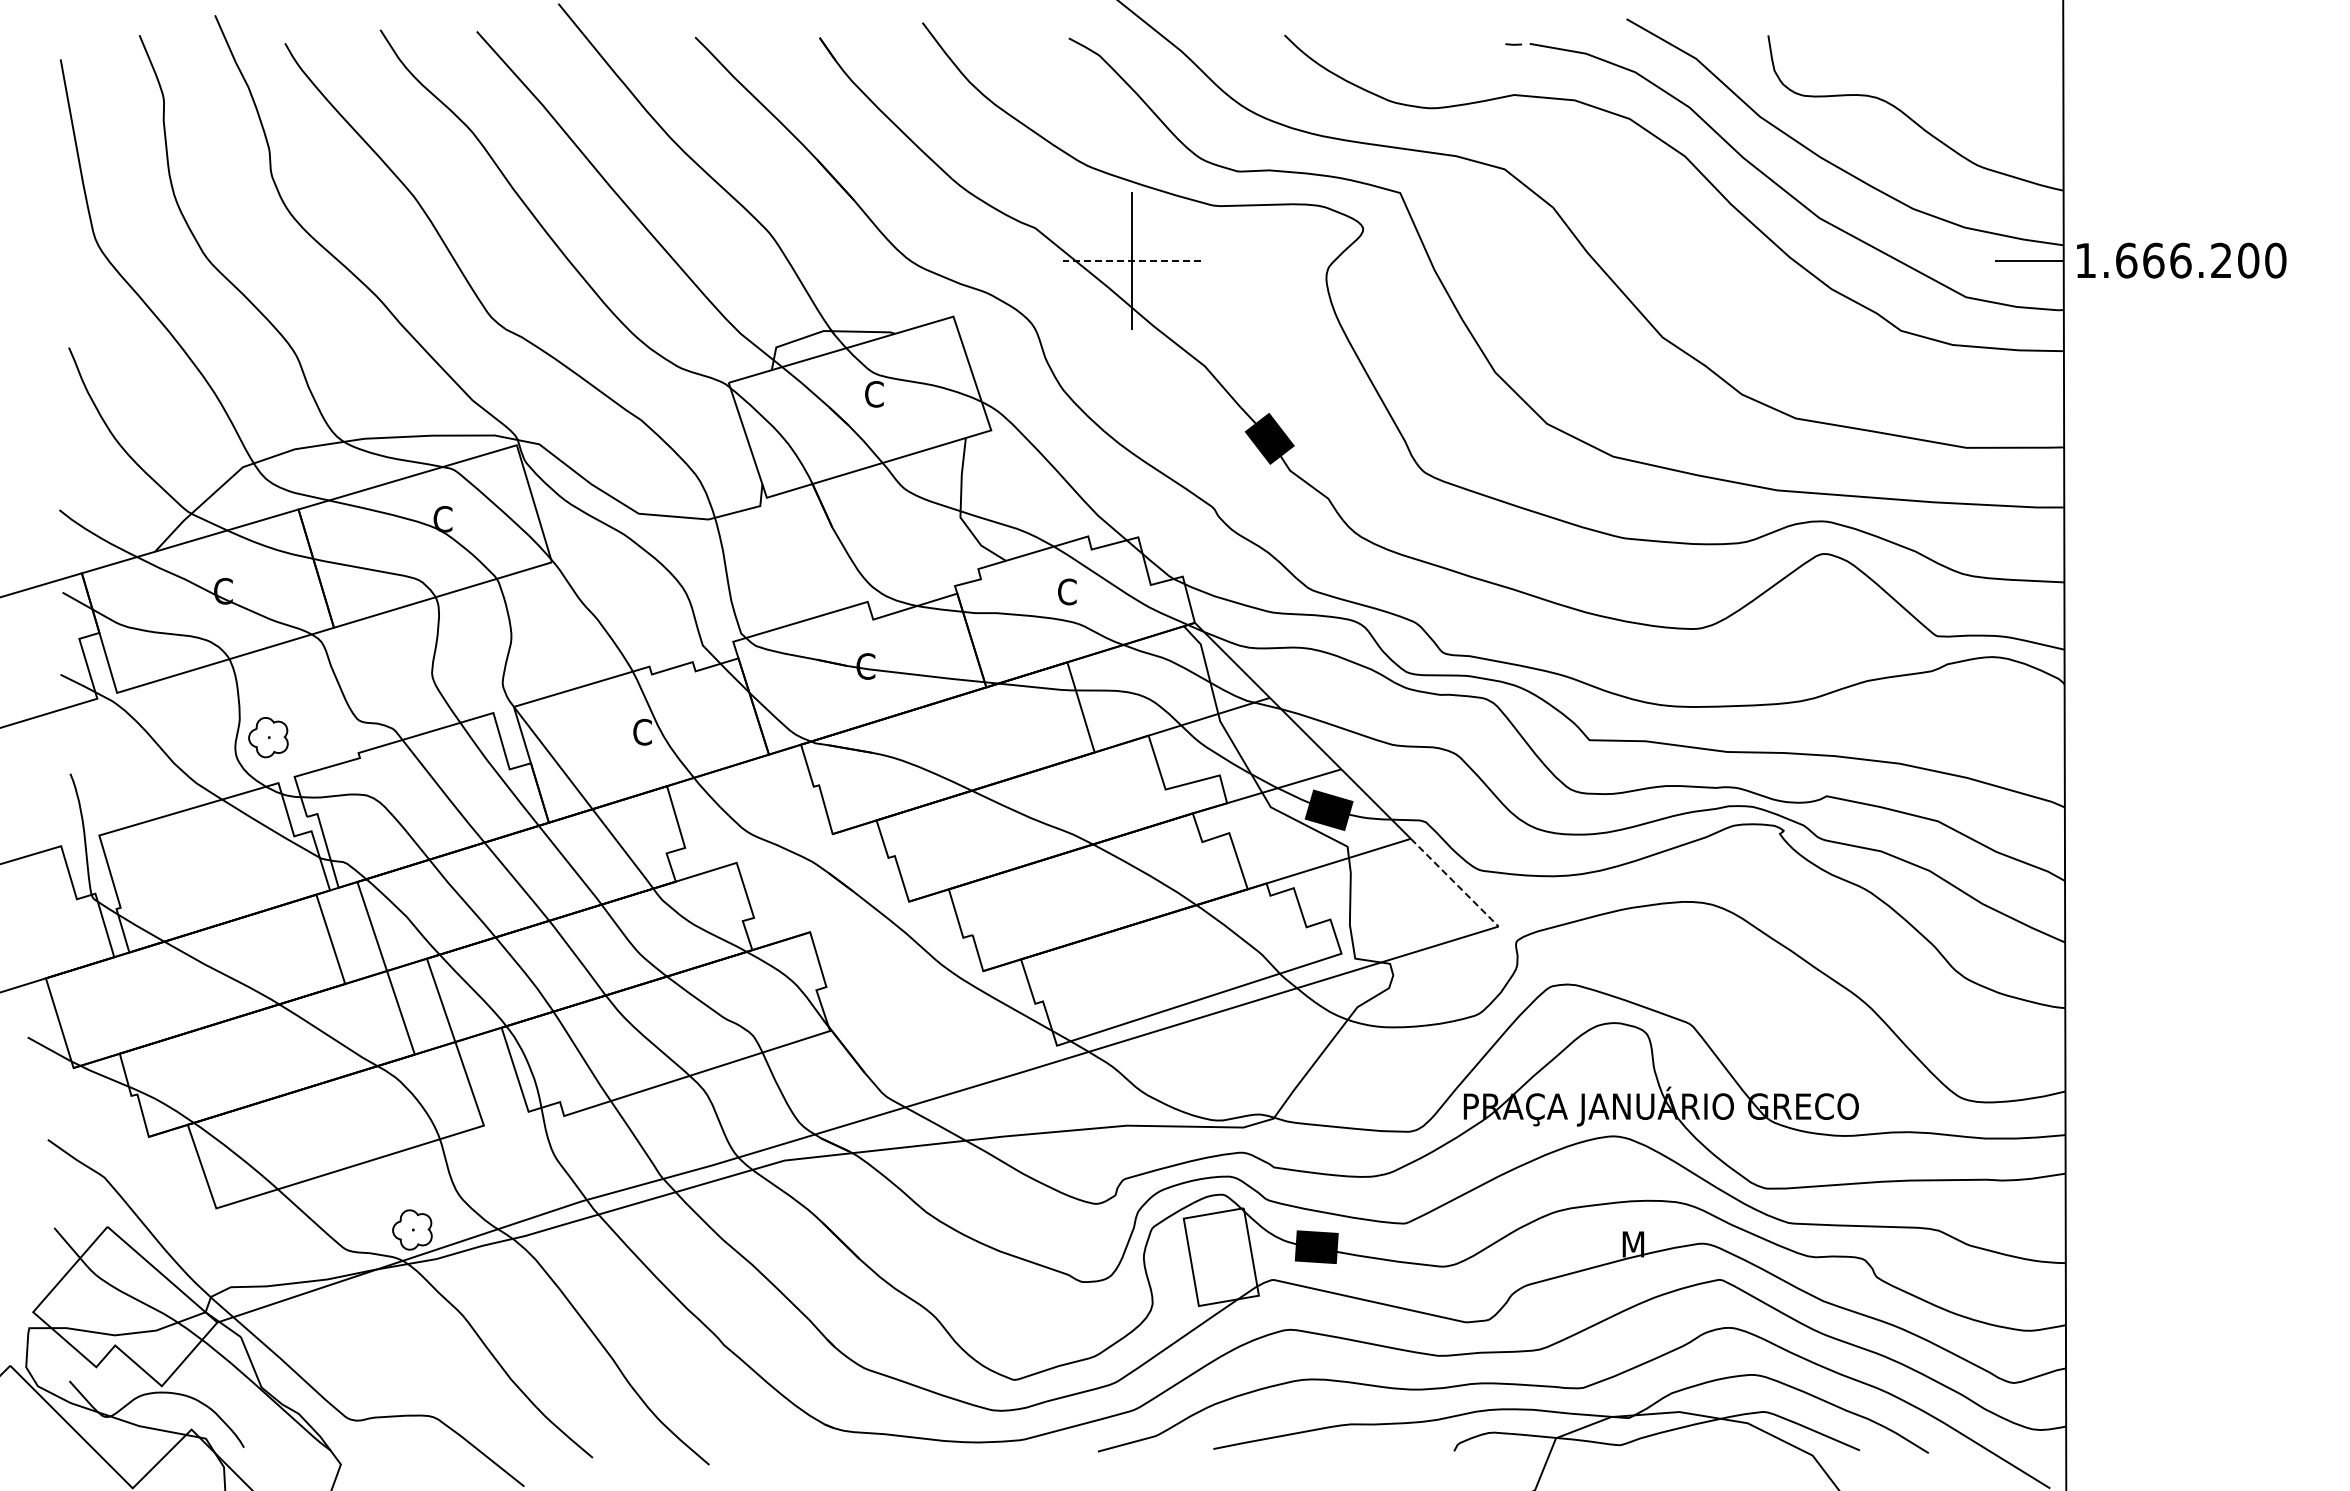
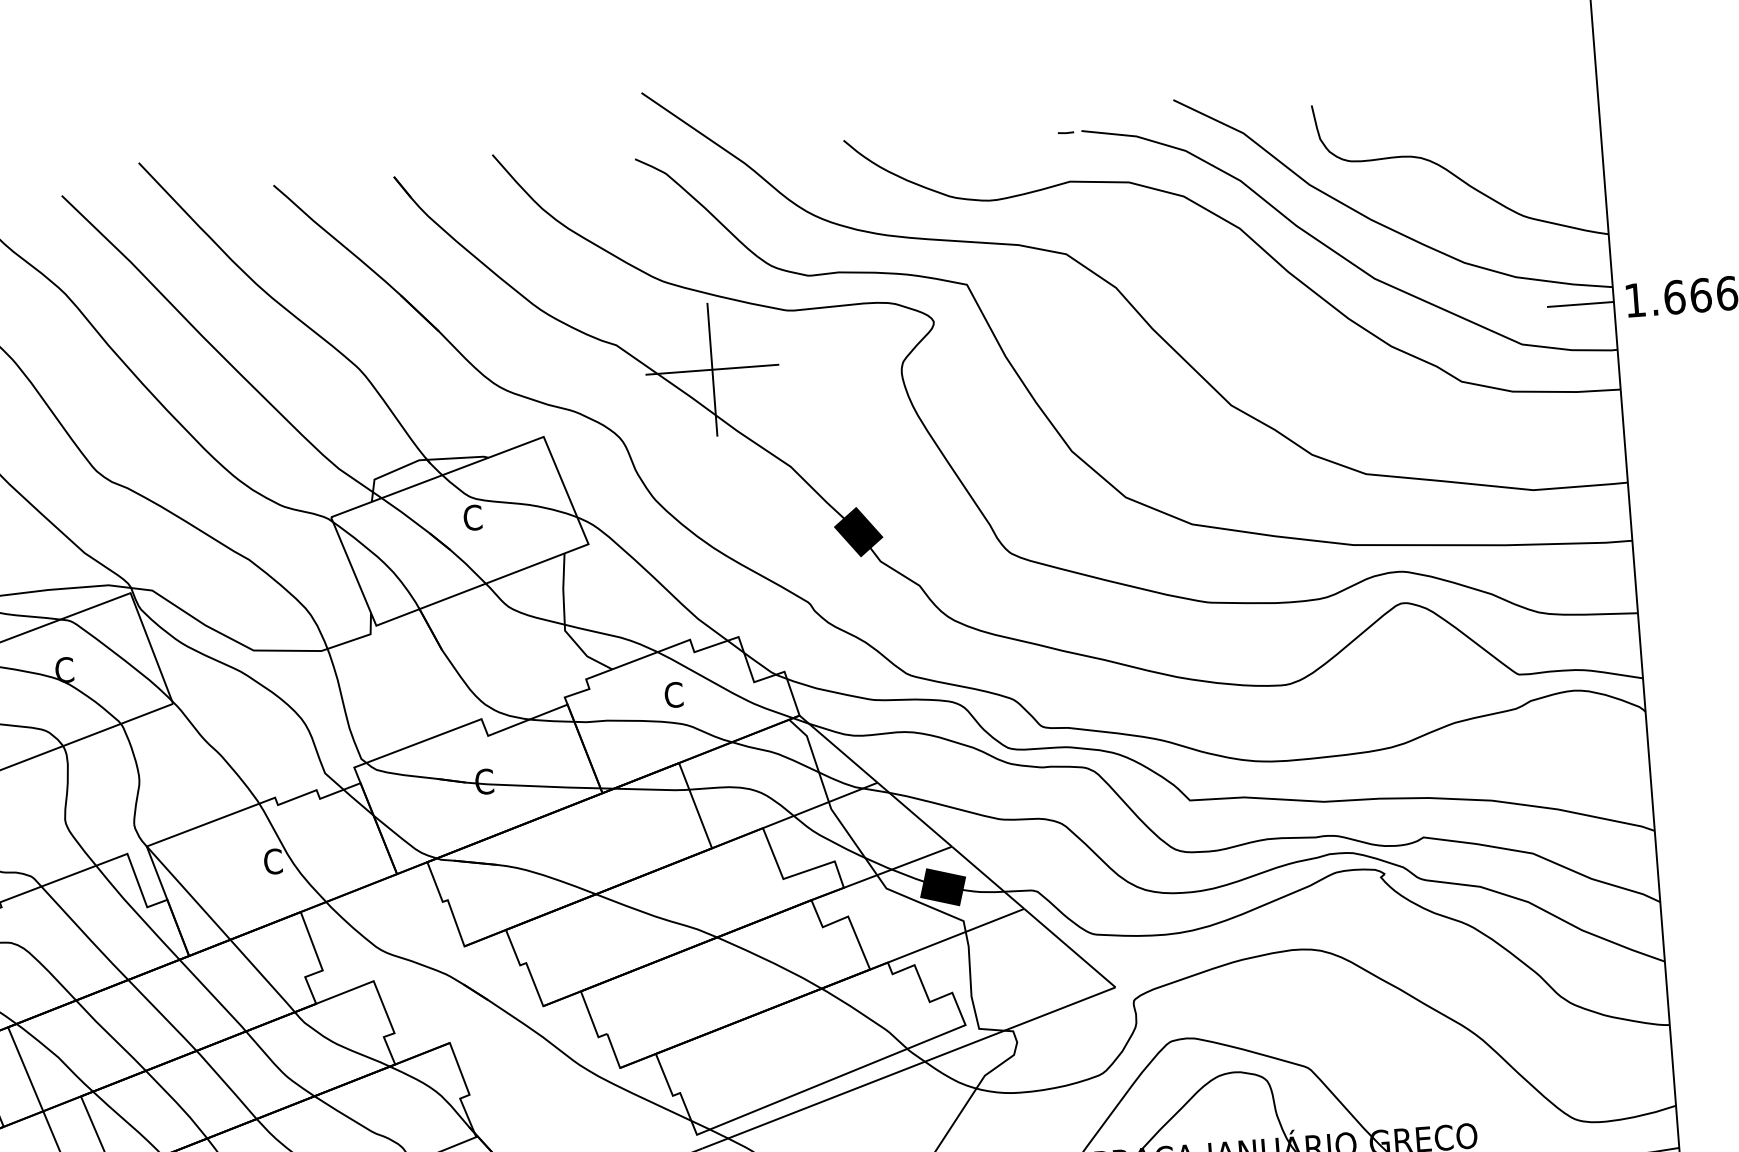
line: (1131, 260) -> (711, 369), dashed -> solid
line: (1455, 883) -> (1070, 948), dashed -> solid

